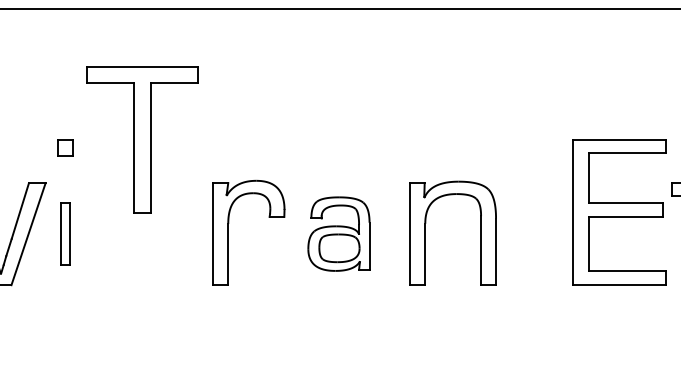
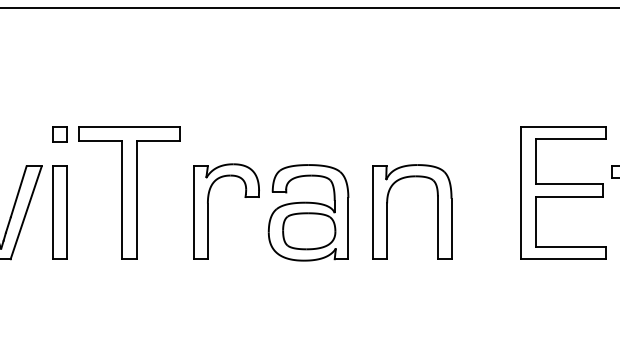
part: (142, 140) -> (129, 193), moved
part: (65, 233) -> (59, 212), size x1.67
part: (338, 233) -> (308, 212), size x1.43

